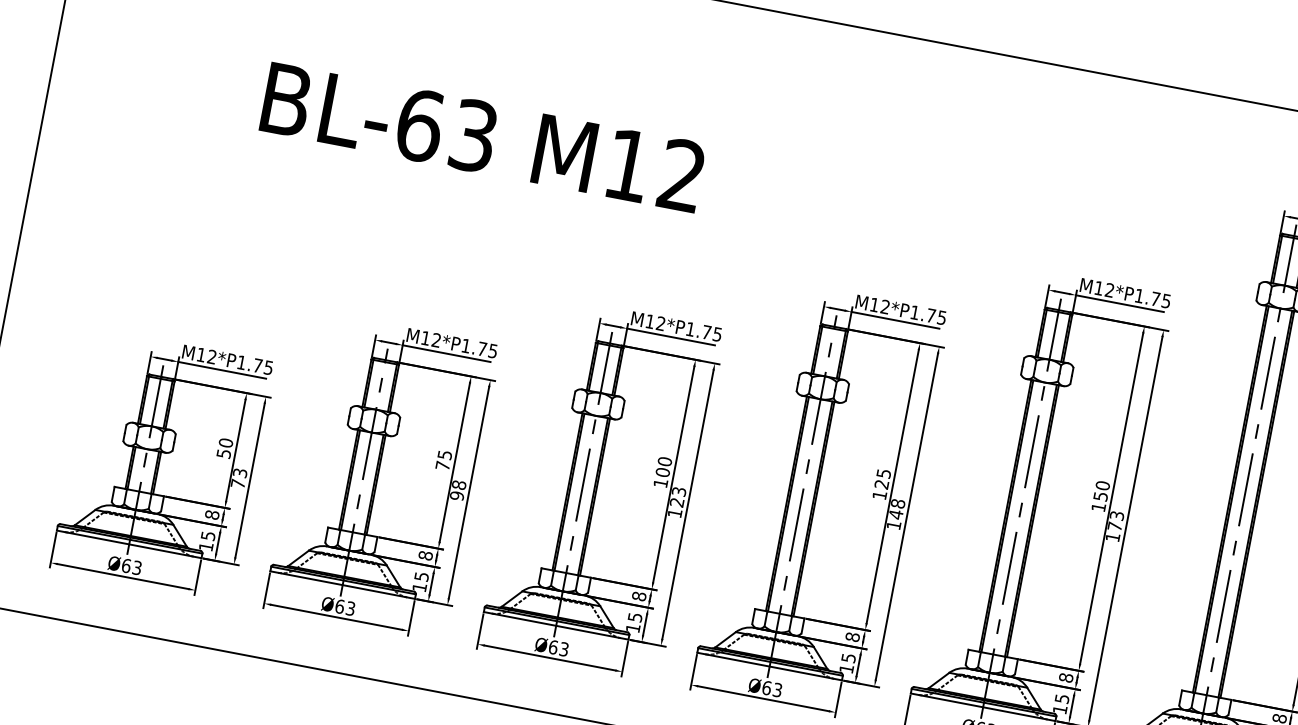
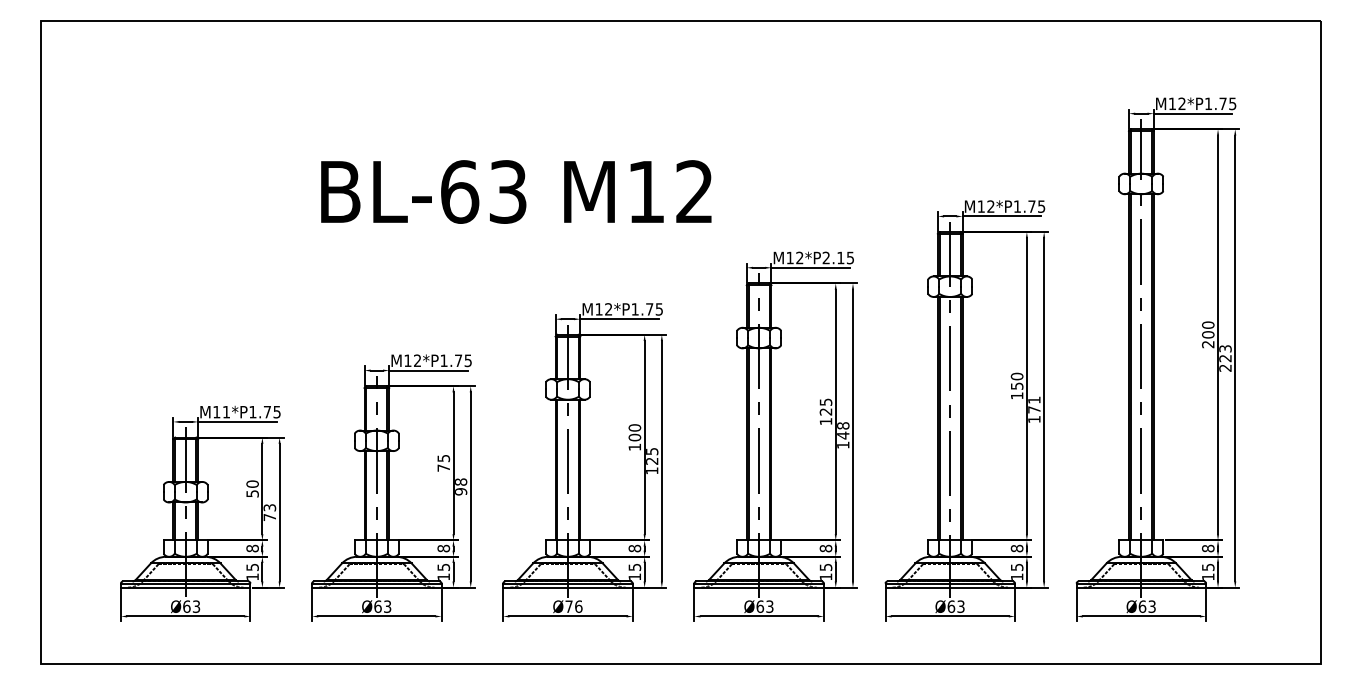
text: (483, 137) -> (516, 191), moved
text: (923, 313) -> (833, 257), M12*P1.75 -> M12*P2.15
text: (211, 356) -> (225, 411), M12*P1.75 -> M11*P1.75
text: (678, 491) -> (651, 451), 123 -> 125
text: (1117, 515) -> (1034, 399), 173 -> 171
text: (558, 648) -> (573, 606), Ø63 -> Ø76

